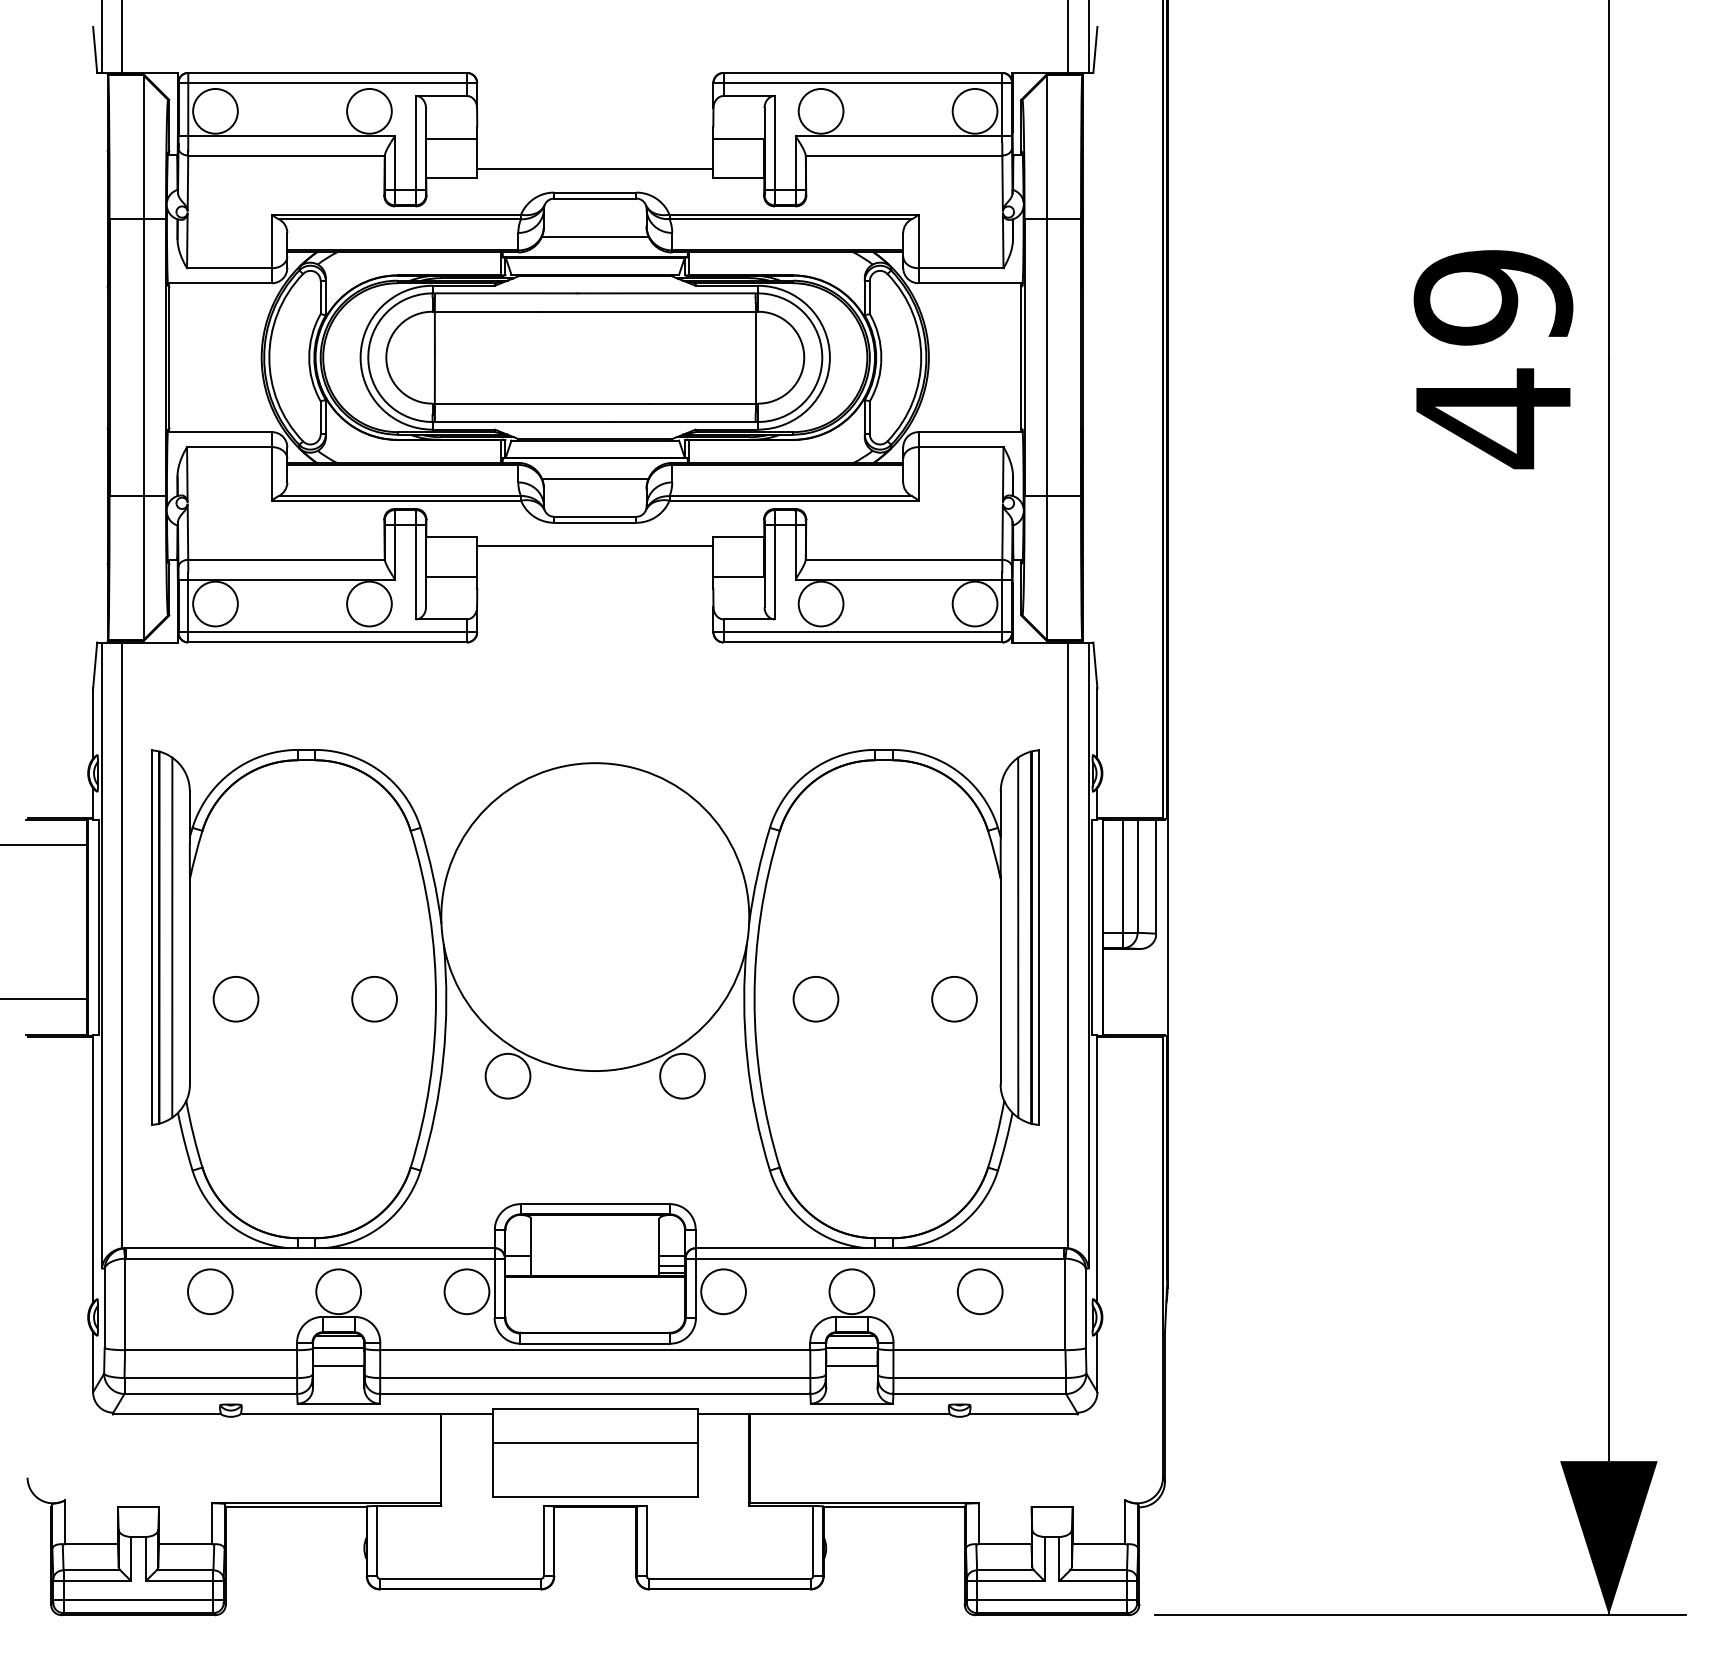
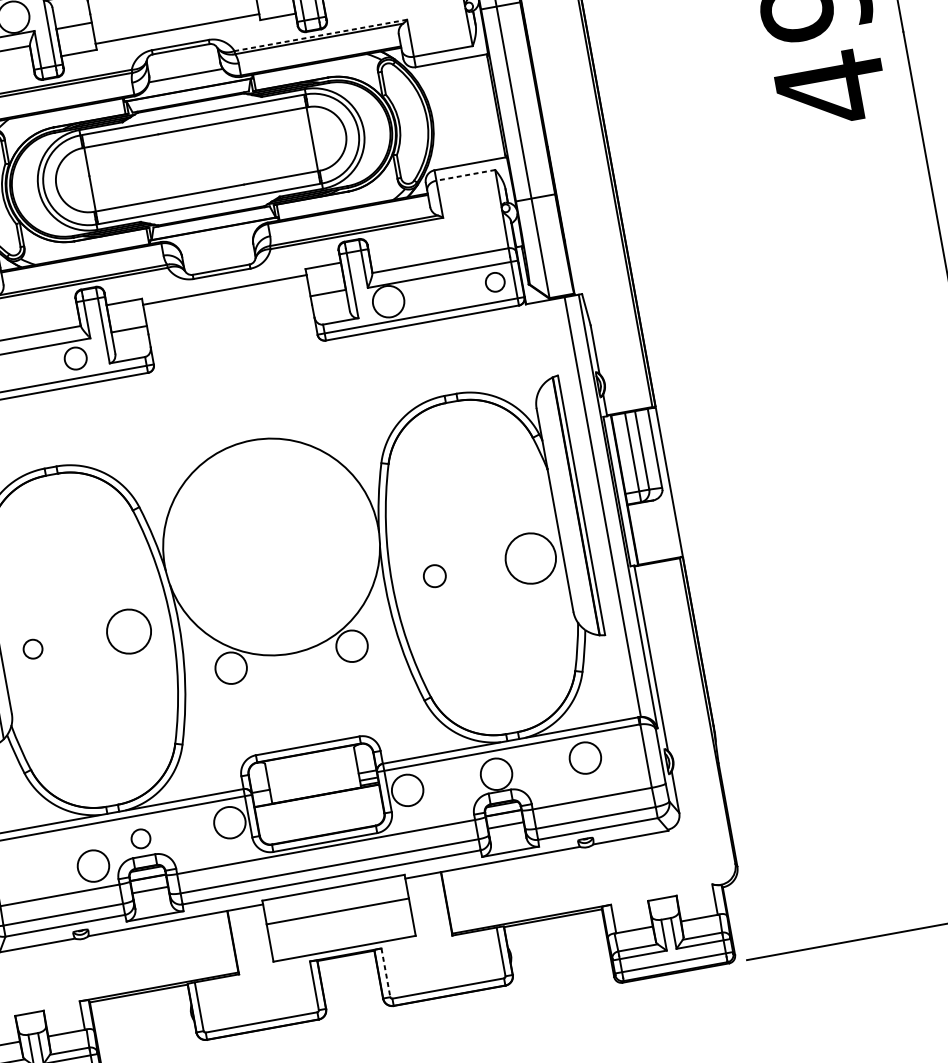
line: (794, 214) -> (321, 35), solid -> dashed
line: (960, 447) -> (465, 175), solid -> dashed
line: (594, 478) -> (215, 243), removed
circle: (369, 603) -> (75, 358), size x0.7
circle: (974, 603) -> (494, 282), size x0.6
line: (1018, 937) -> (567, 507), removed
circle: (235, 999) -> (32, 649), size x0.6
circle: (374, 999) -> (129, 631), size x1.4
circle: (815, 999) -> (434, 576), size x0.7
circle: (954, 999) -> (530, 558), size x1.6
circle: (210, 1291) -> (93, 865), moved
circle: (338, 1291) -> (140, 838), size x0.6
line: (646, 1541) -> (385, 973), solid -> dashed

